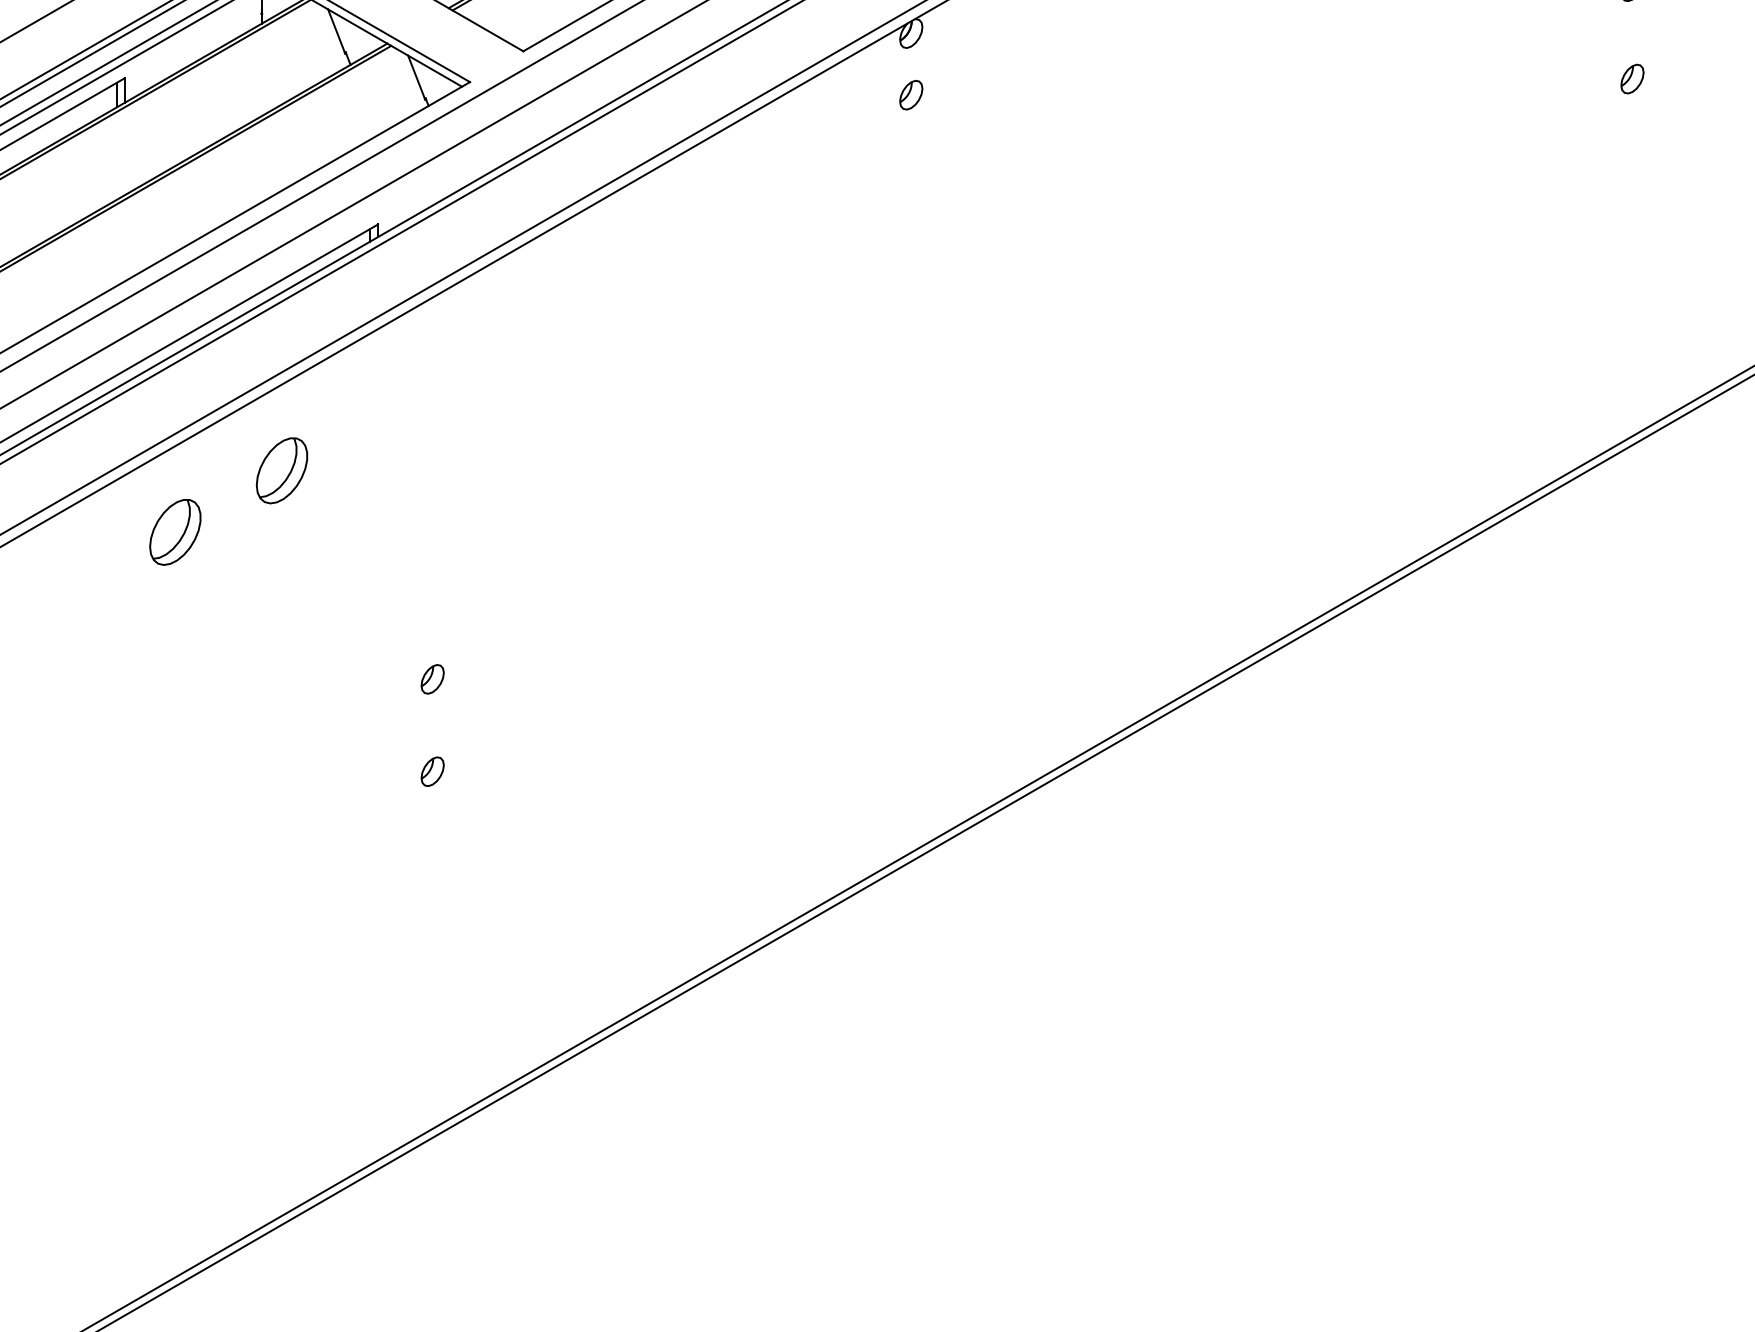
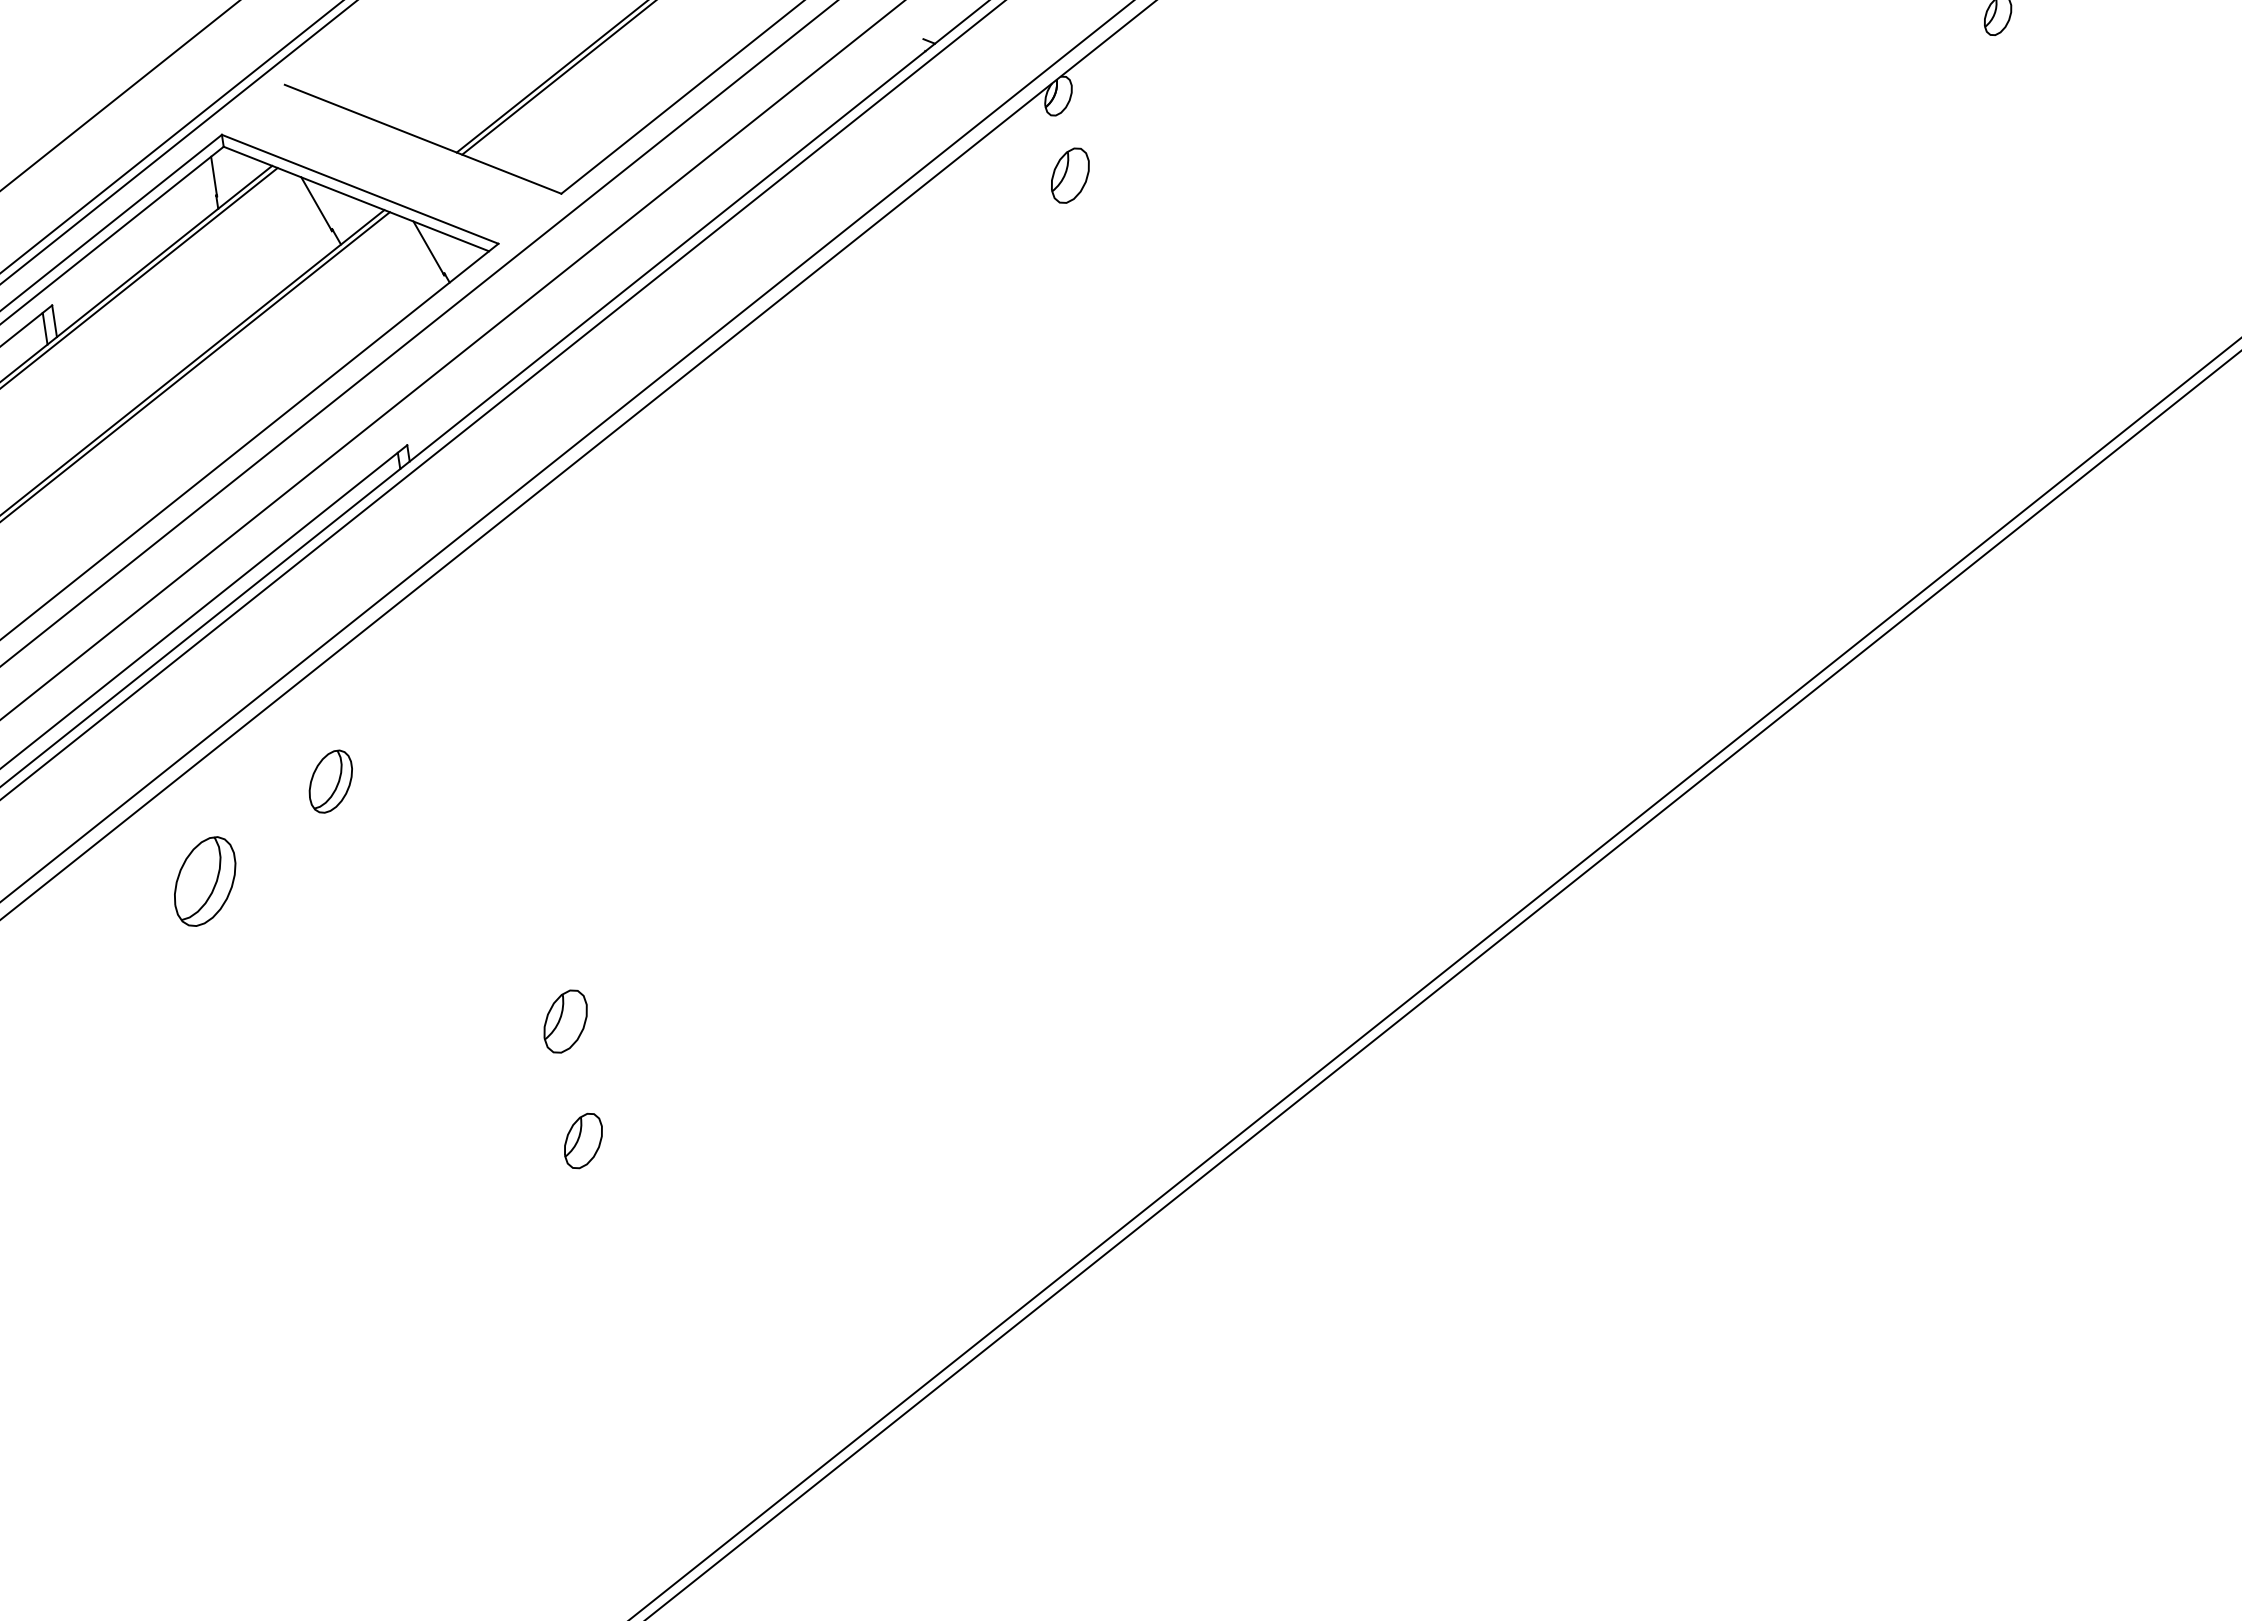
part: (911, 94) -> (1070, 174), size x1.4
part: (281, 470) -> (330, 781), size x0.7
part: (432, 679) -> (565, 1021), size x1.6
part: (432, 771) -> (583, 1140), size x1.4

